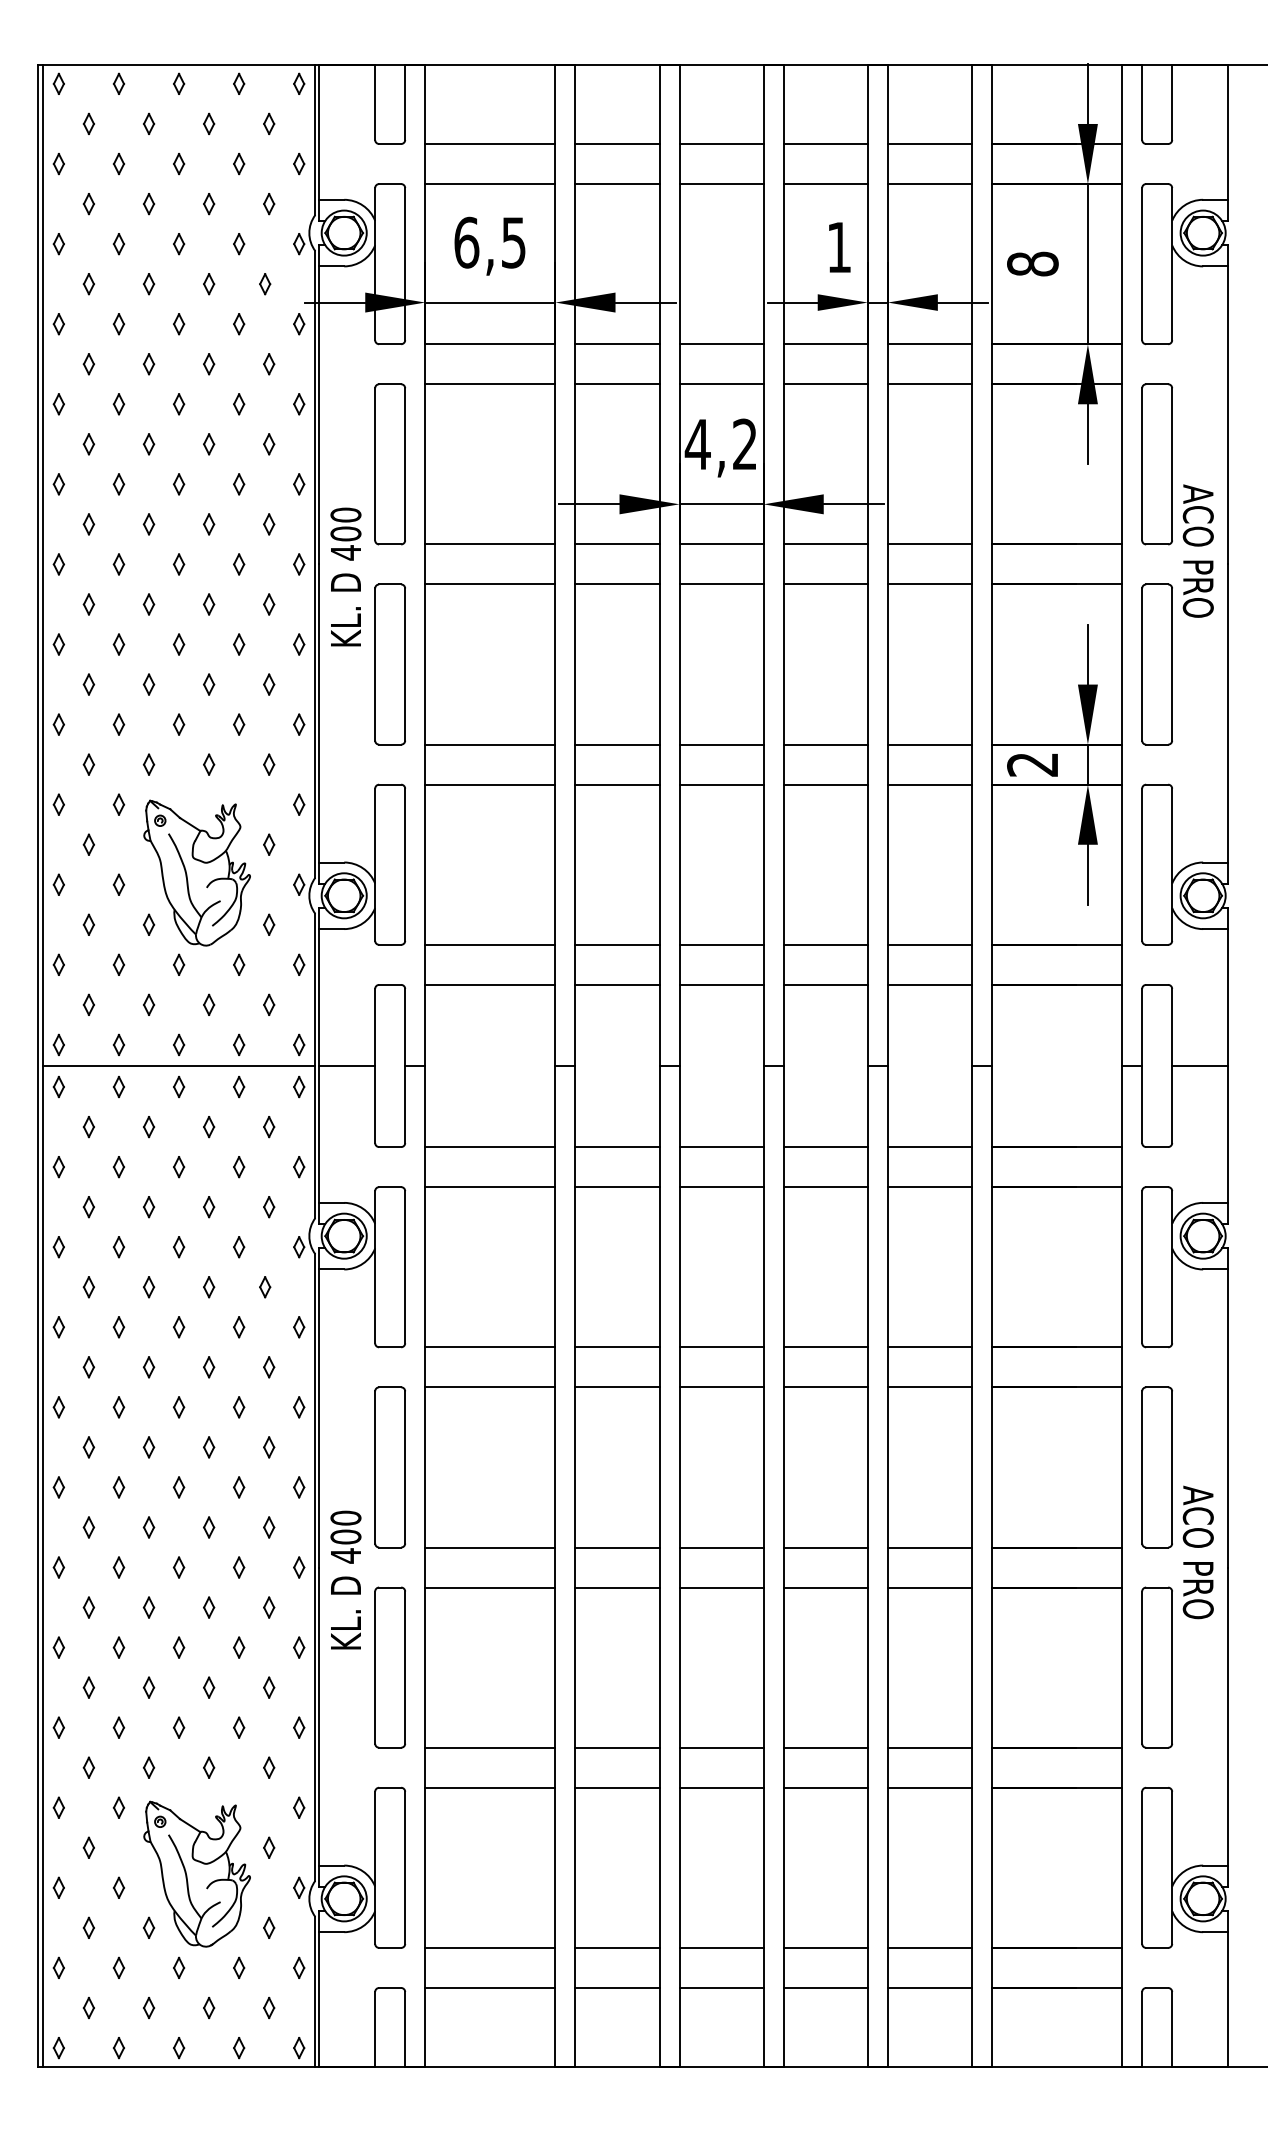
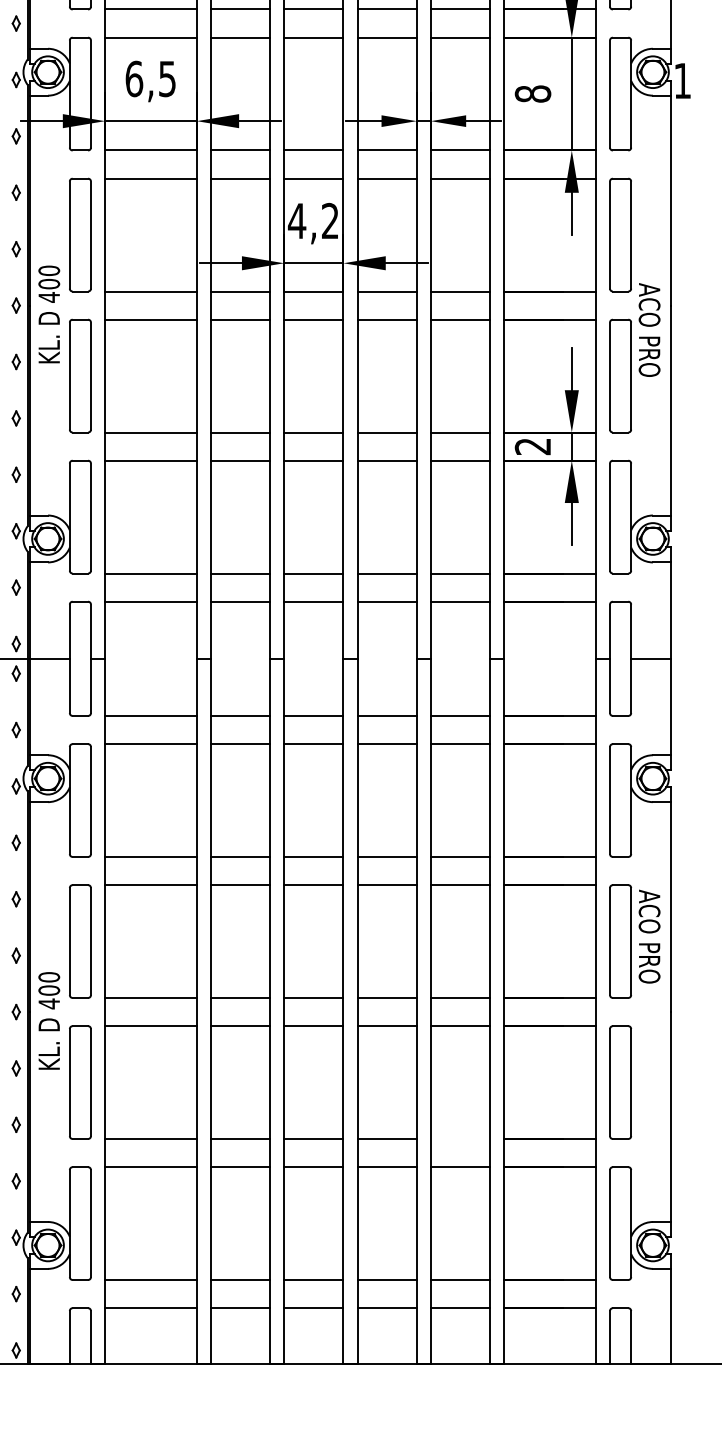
text: (839, 247) -> (682, 80), moved
text: (1197, 550) -> (649, 329), moved
text: (1197, 1552) -> (649, 936), moved
line: (929, 1747) -> (460, 1138), removed

